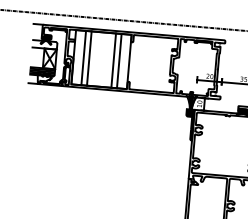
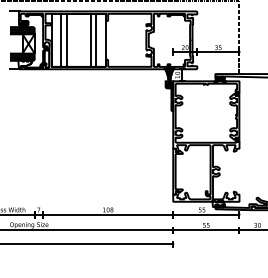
hatch: (43, 44) -> (21, 30), added

